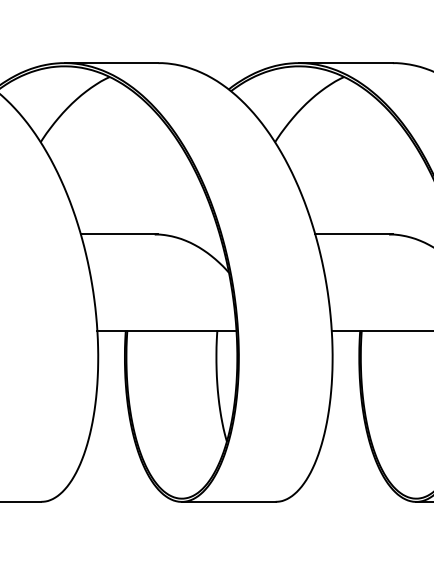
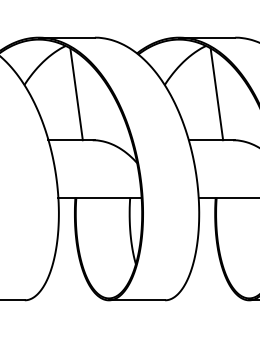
line: (127, 158) -> (76, 94), added
line: (361, 158) -> (216, 94), added

